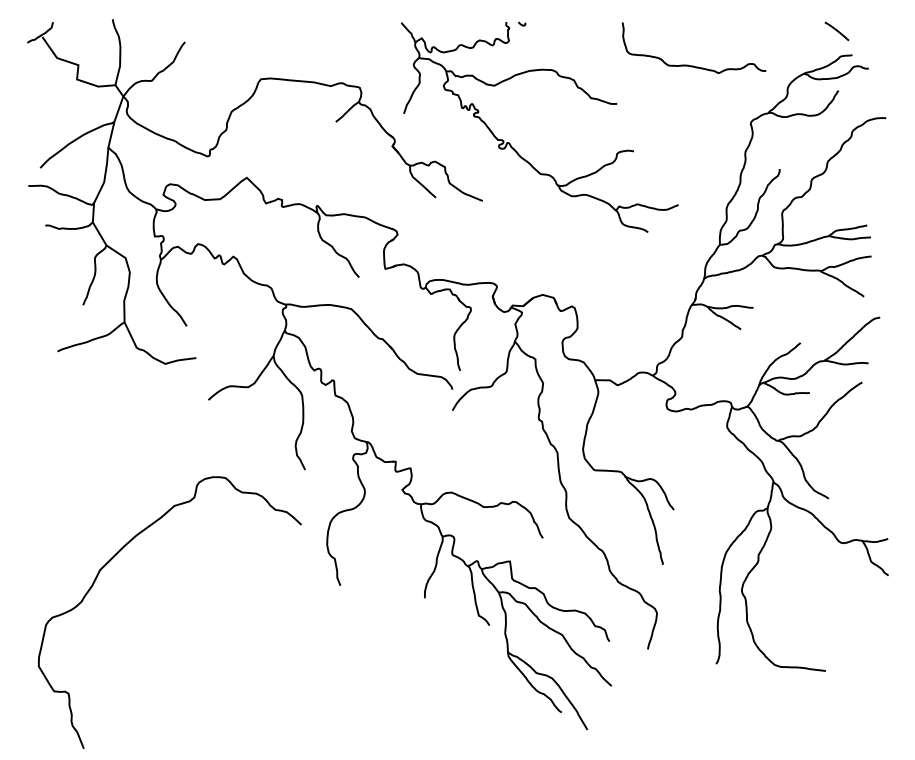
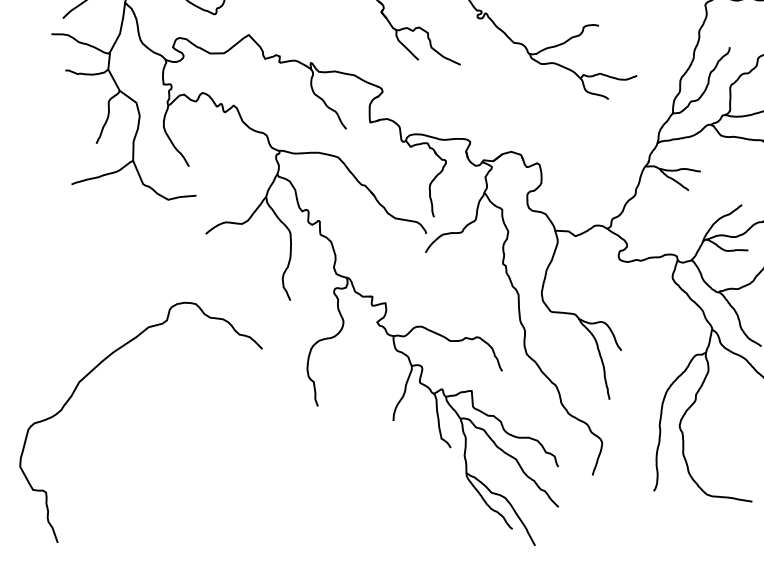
curve: (114, 557) -> (92, 371), moved

